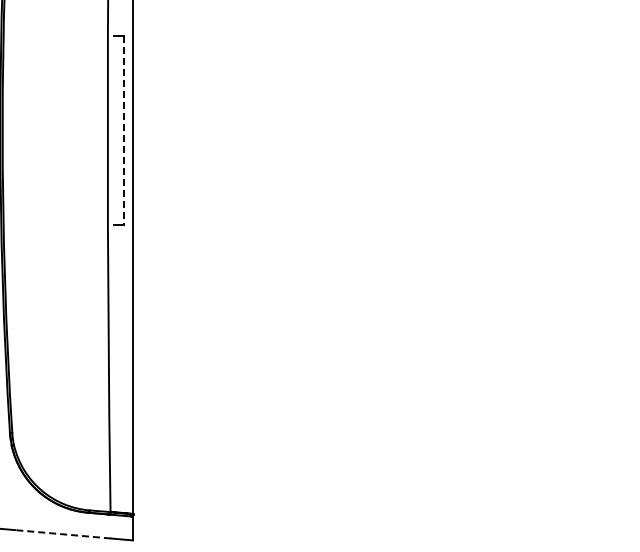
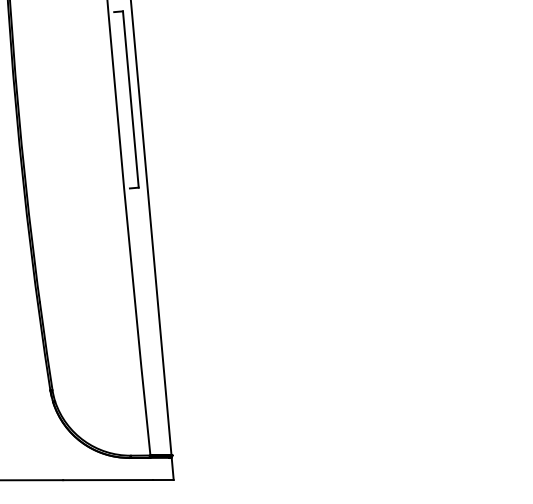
line: (123, 130) -> (130, 99), dashed -> solid
line: (62, 534) -> (107, 480), dashed -> solid

